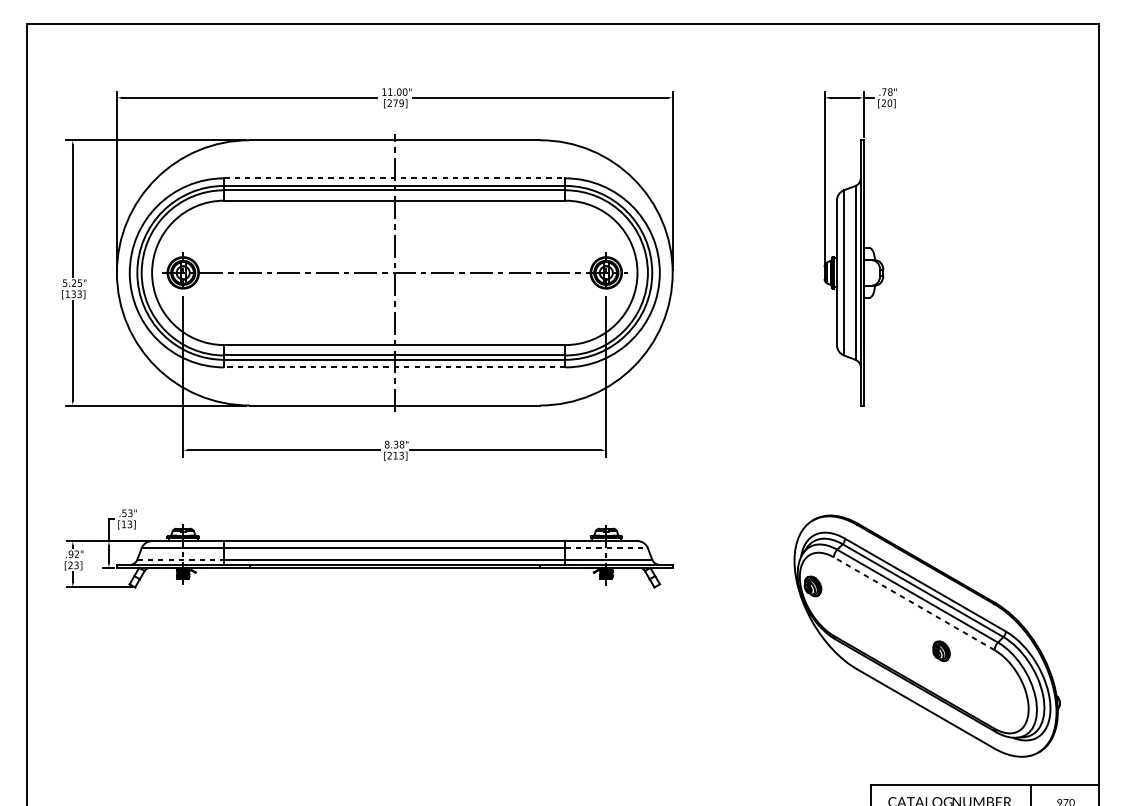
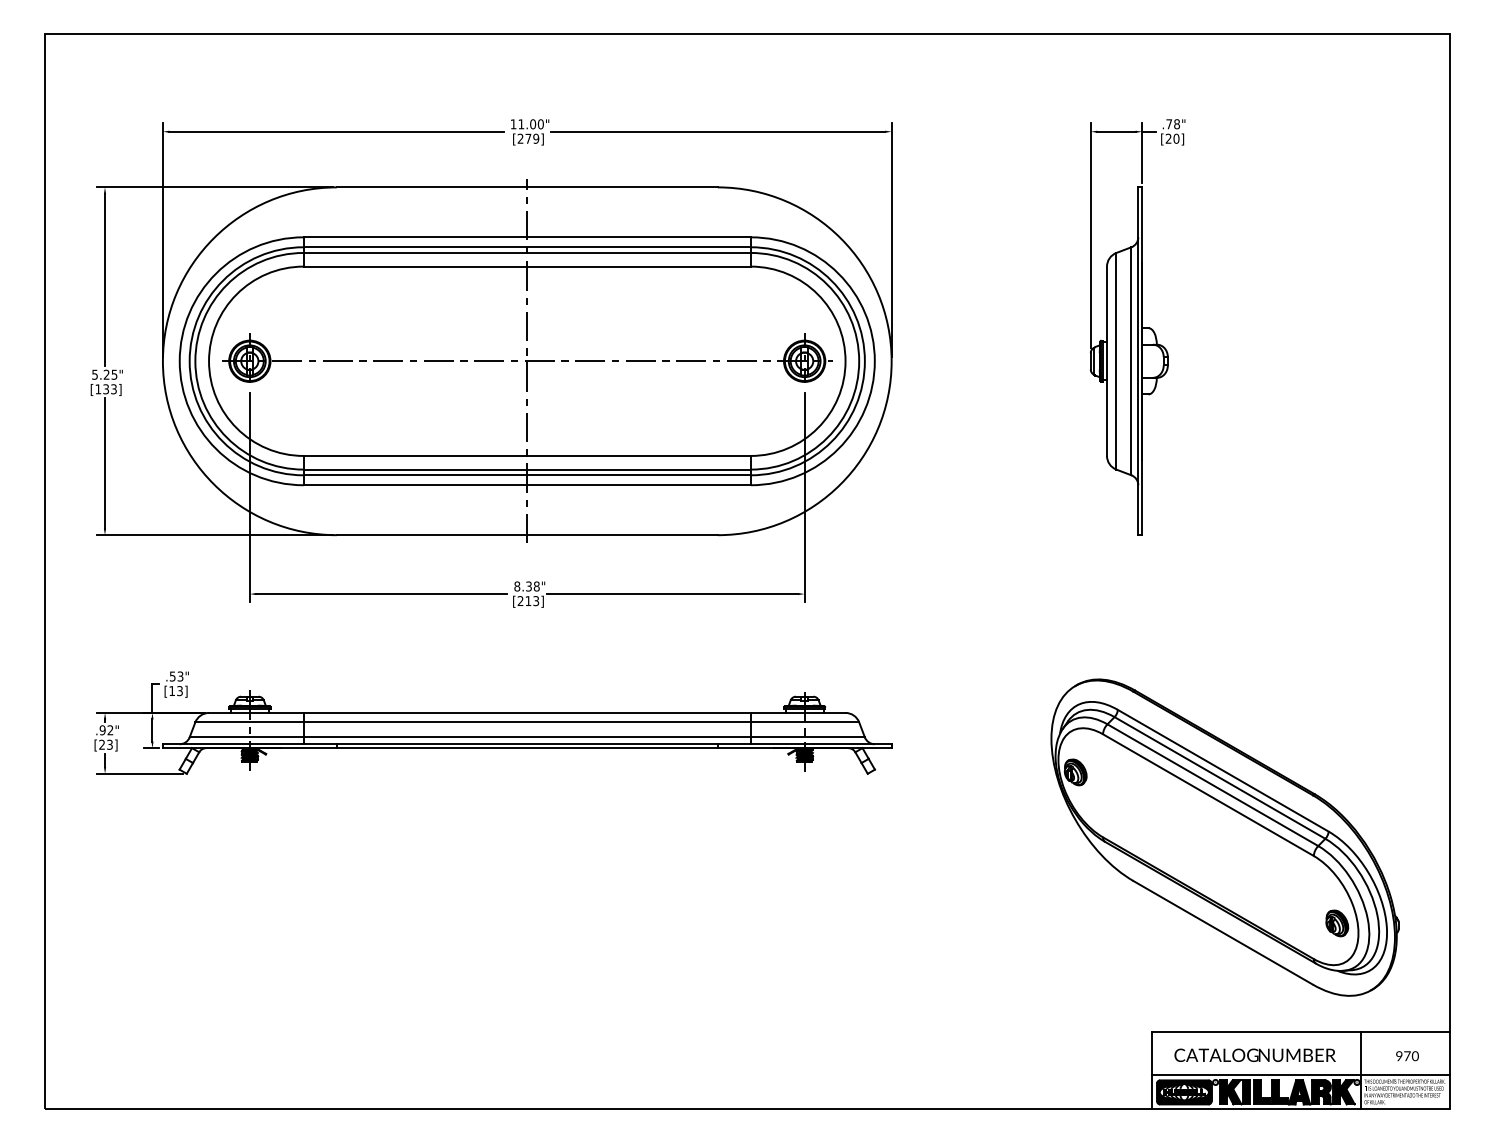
line: (394, 178) -> (527, 237), dashed -> solid
line: (394, 367) -> (527, 485), dashed -> solid
line: (606, 548) -> (805, 722), dashed -> solid
line: (181, 559) -> (247, 737), dashed -> solid
line: (914, 604) -> (1208, 795), dashed -> solid
part: (941, 651) -> (1337, 923), moved

